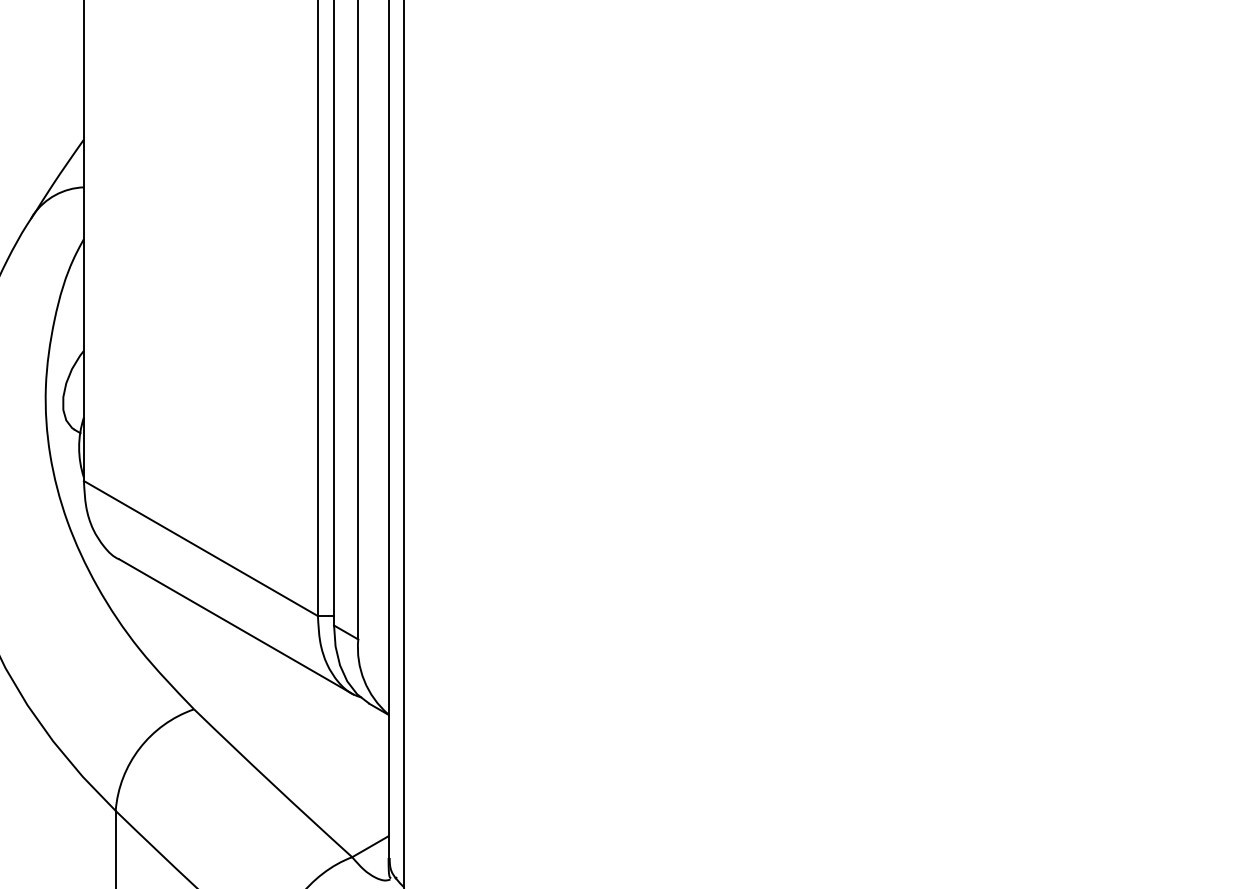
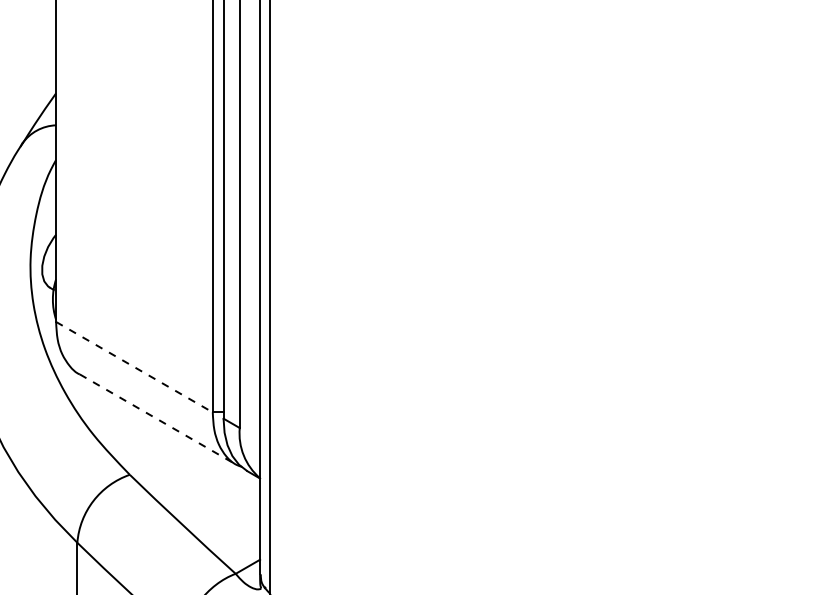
line: (201, 549) -> (134, 367), solid -> dashed
line: (236, 626) -> (158, 419), solid -> dashed

